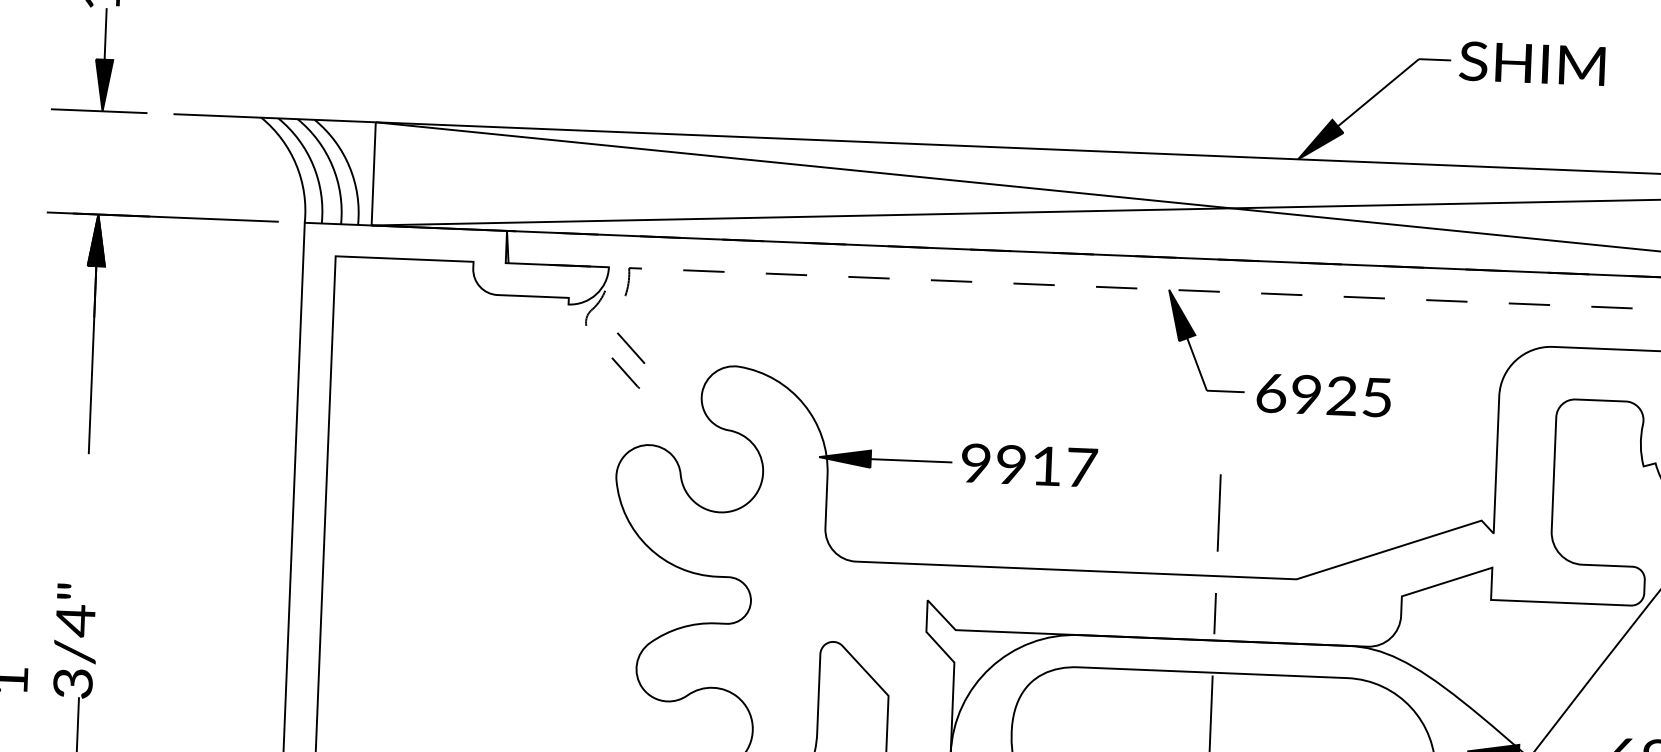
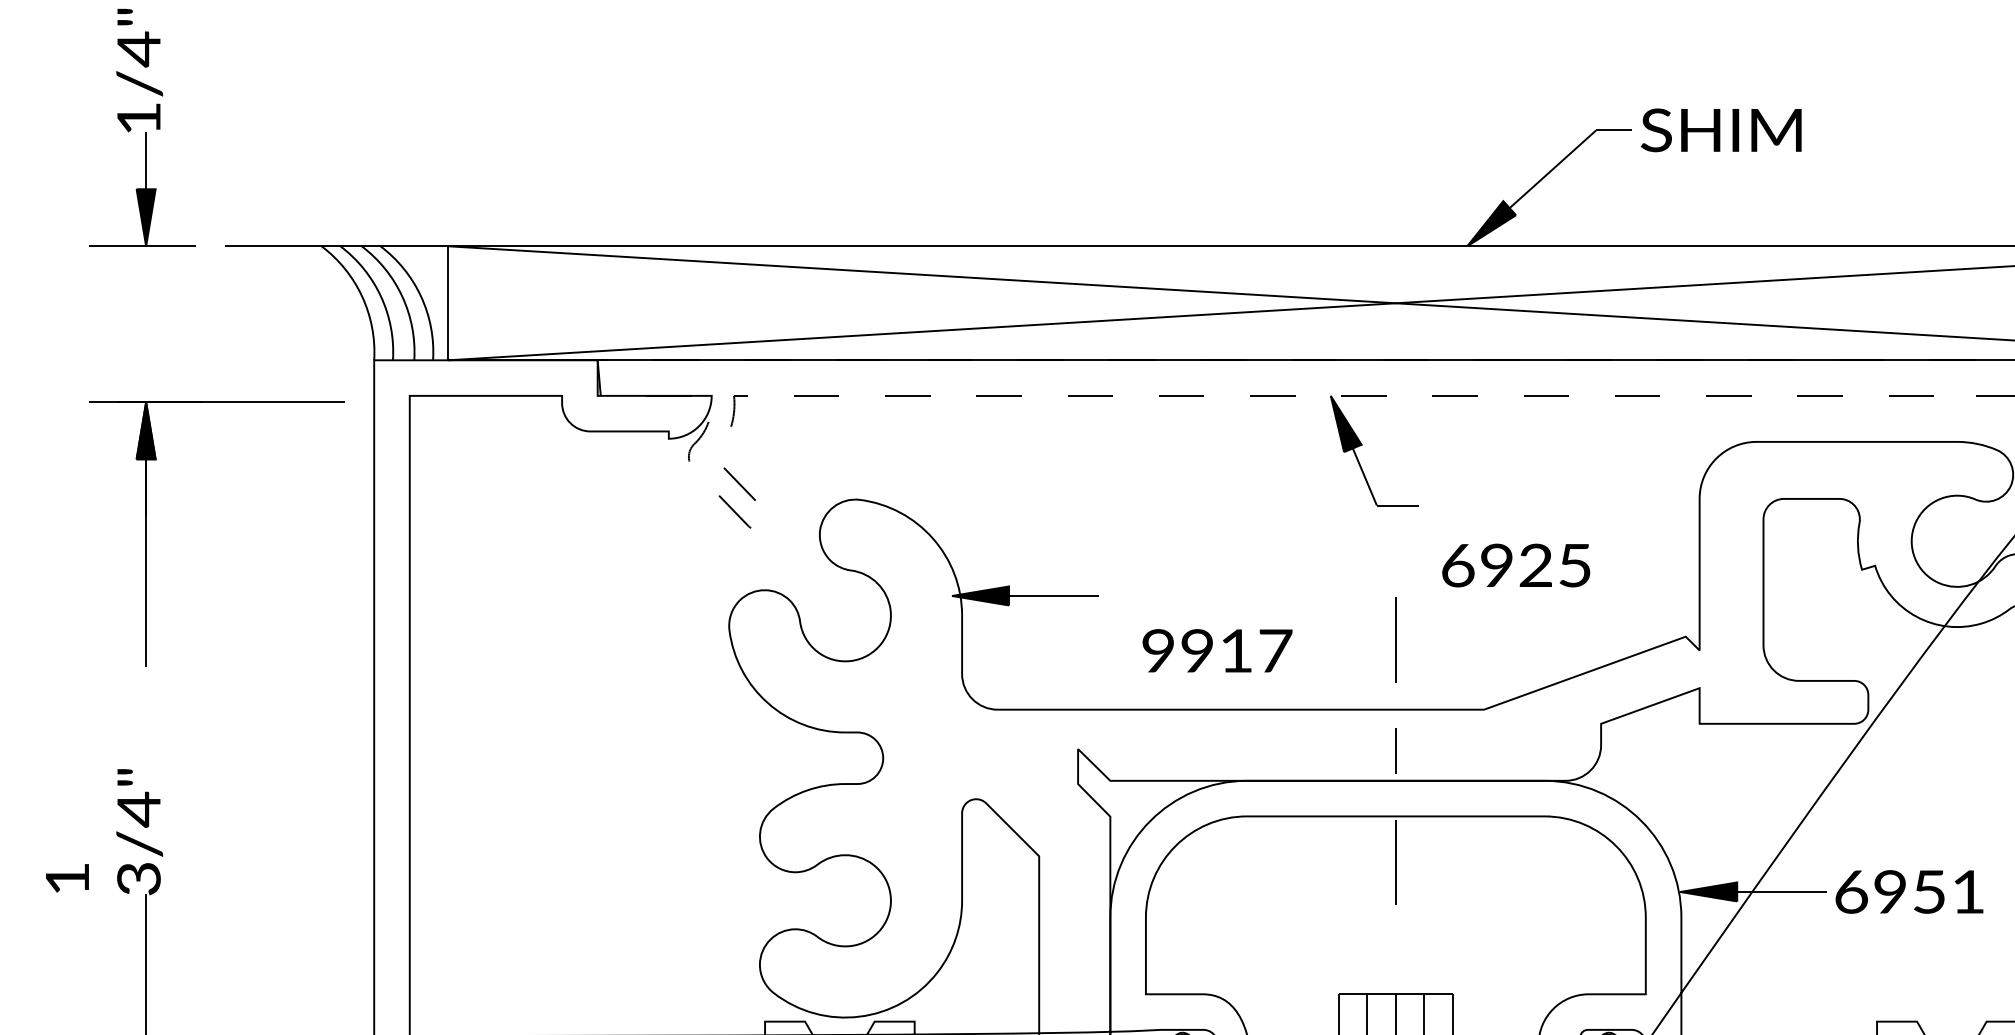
part: (93, 333) -> (146, 533), moved
text: (1324, 395) -> (1516, 565), moved
text: (1029, 465) -> (1217, 650), moved

